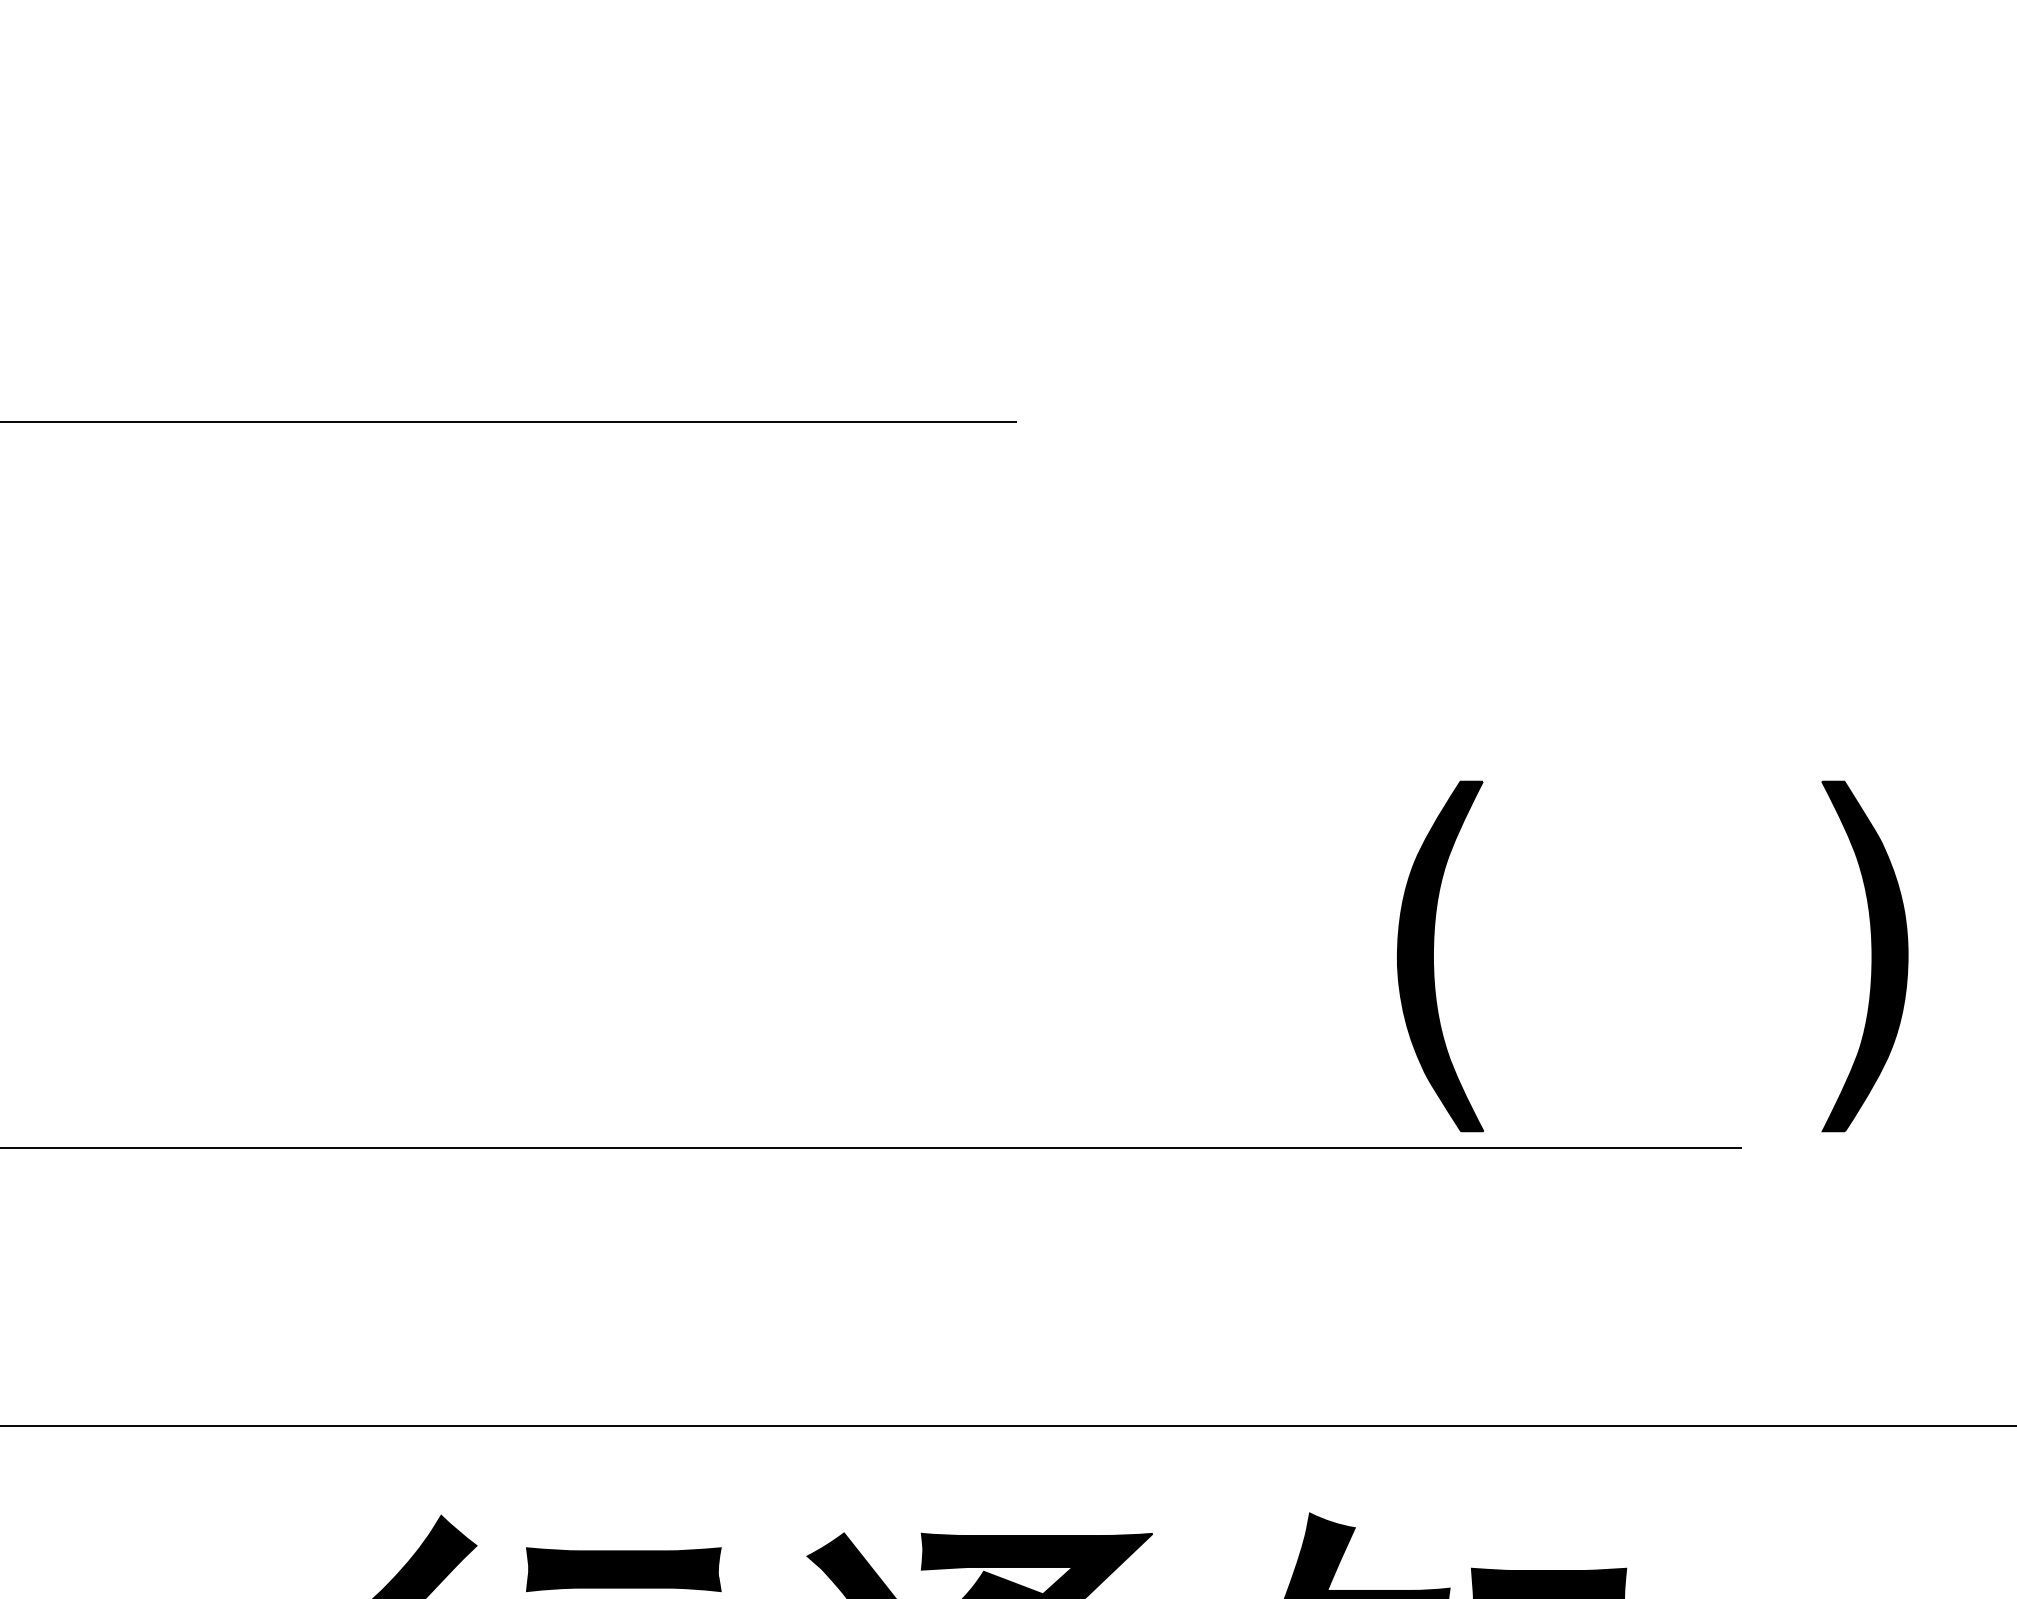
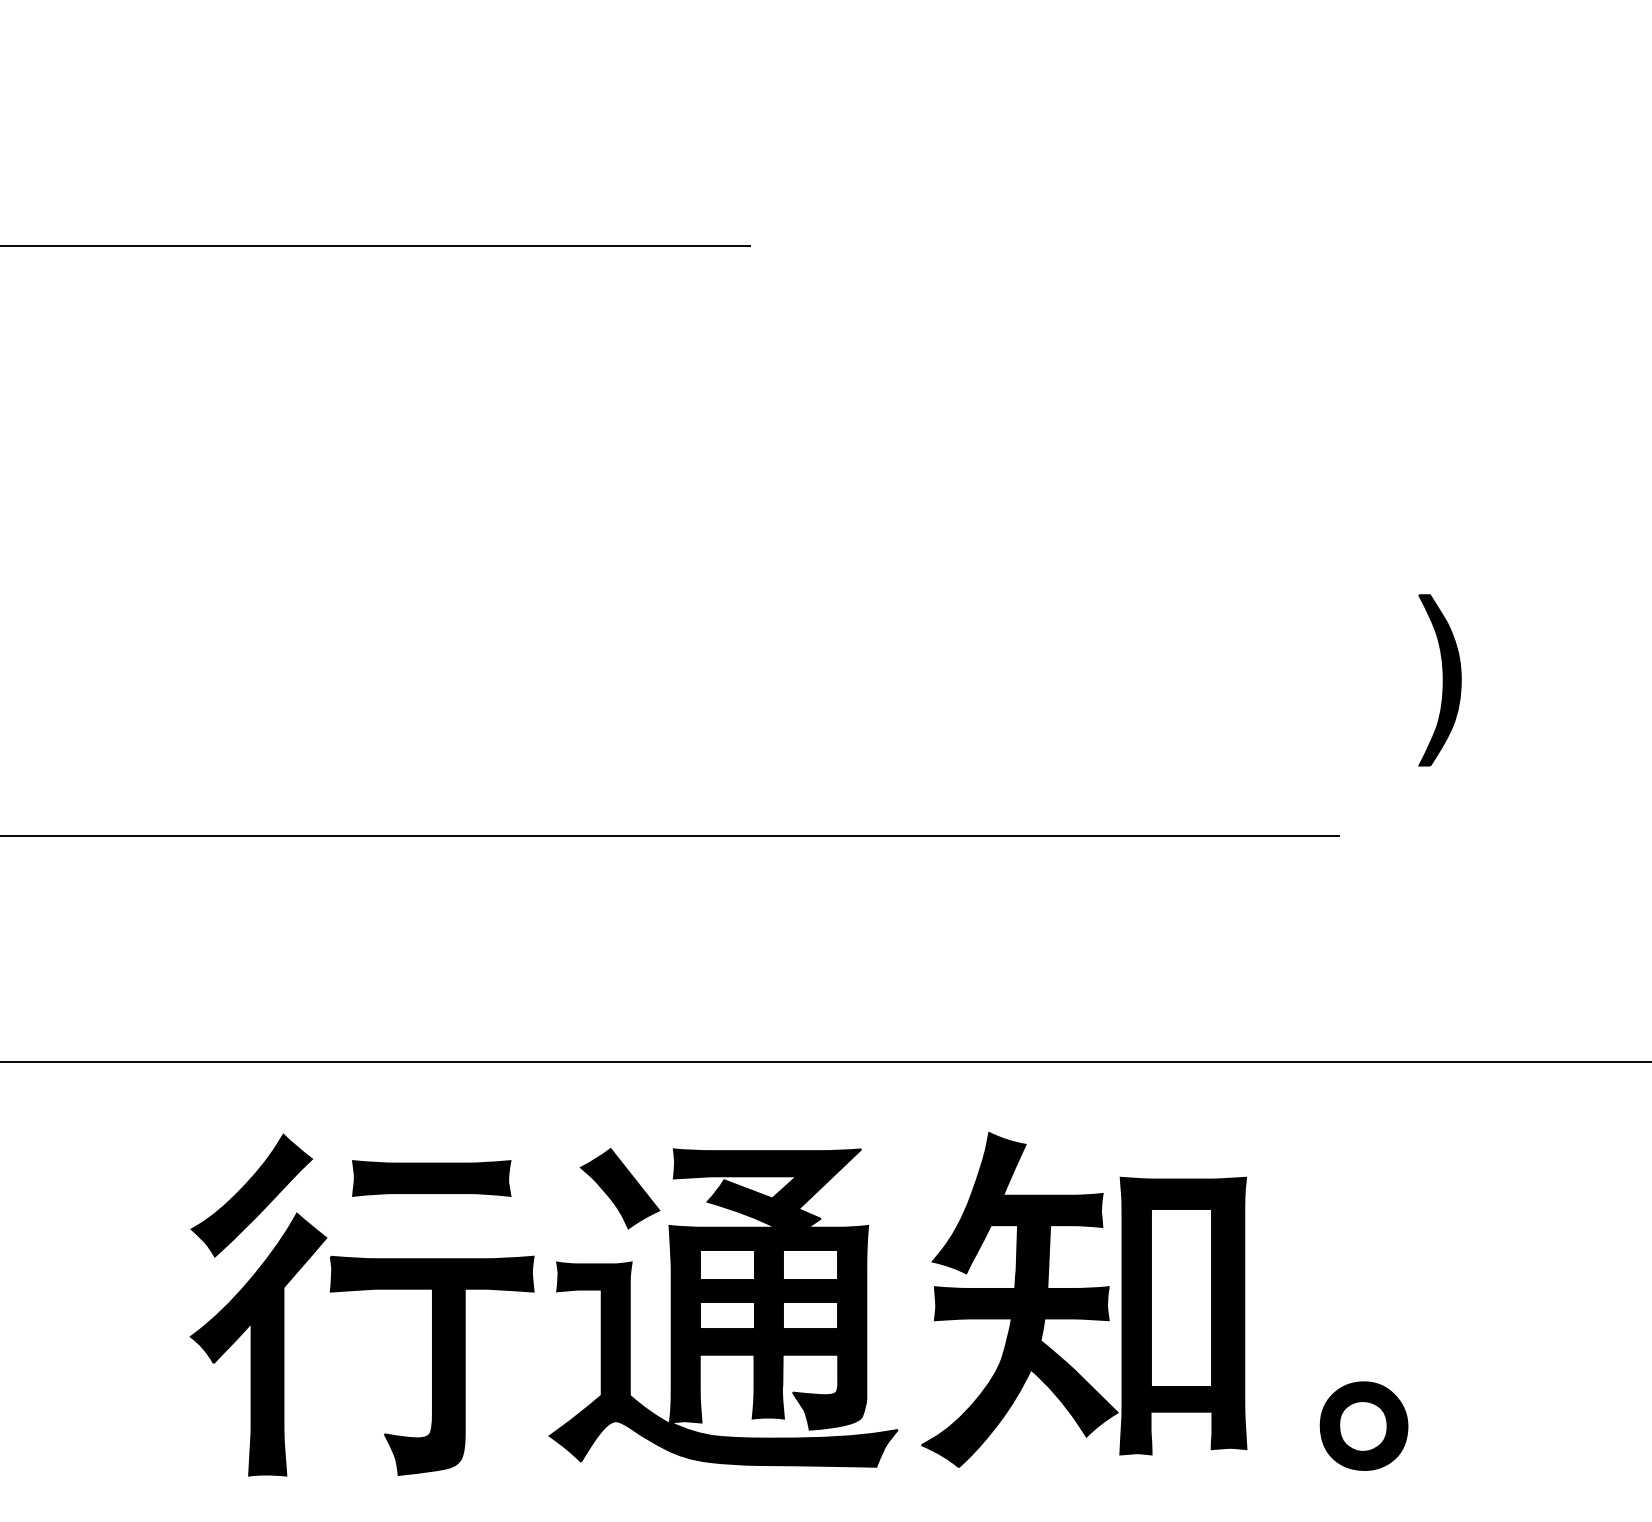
part: (1439, 956) -> (1094, 680), removed
part: (1864, 956) -> (1439, 680), size x0.6

